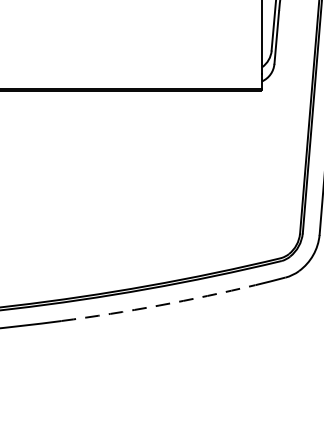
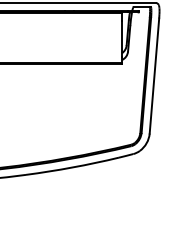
arc: (158, 305) -> (72, 167), dashed -> solid

